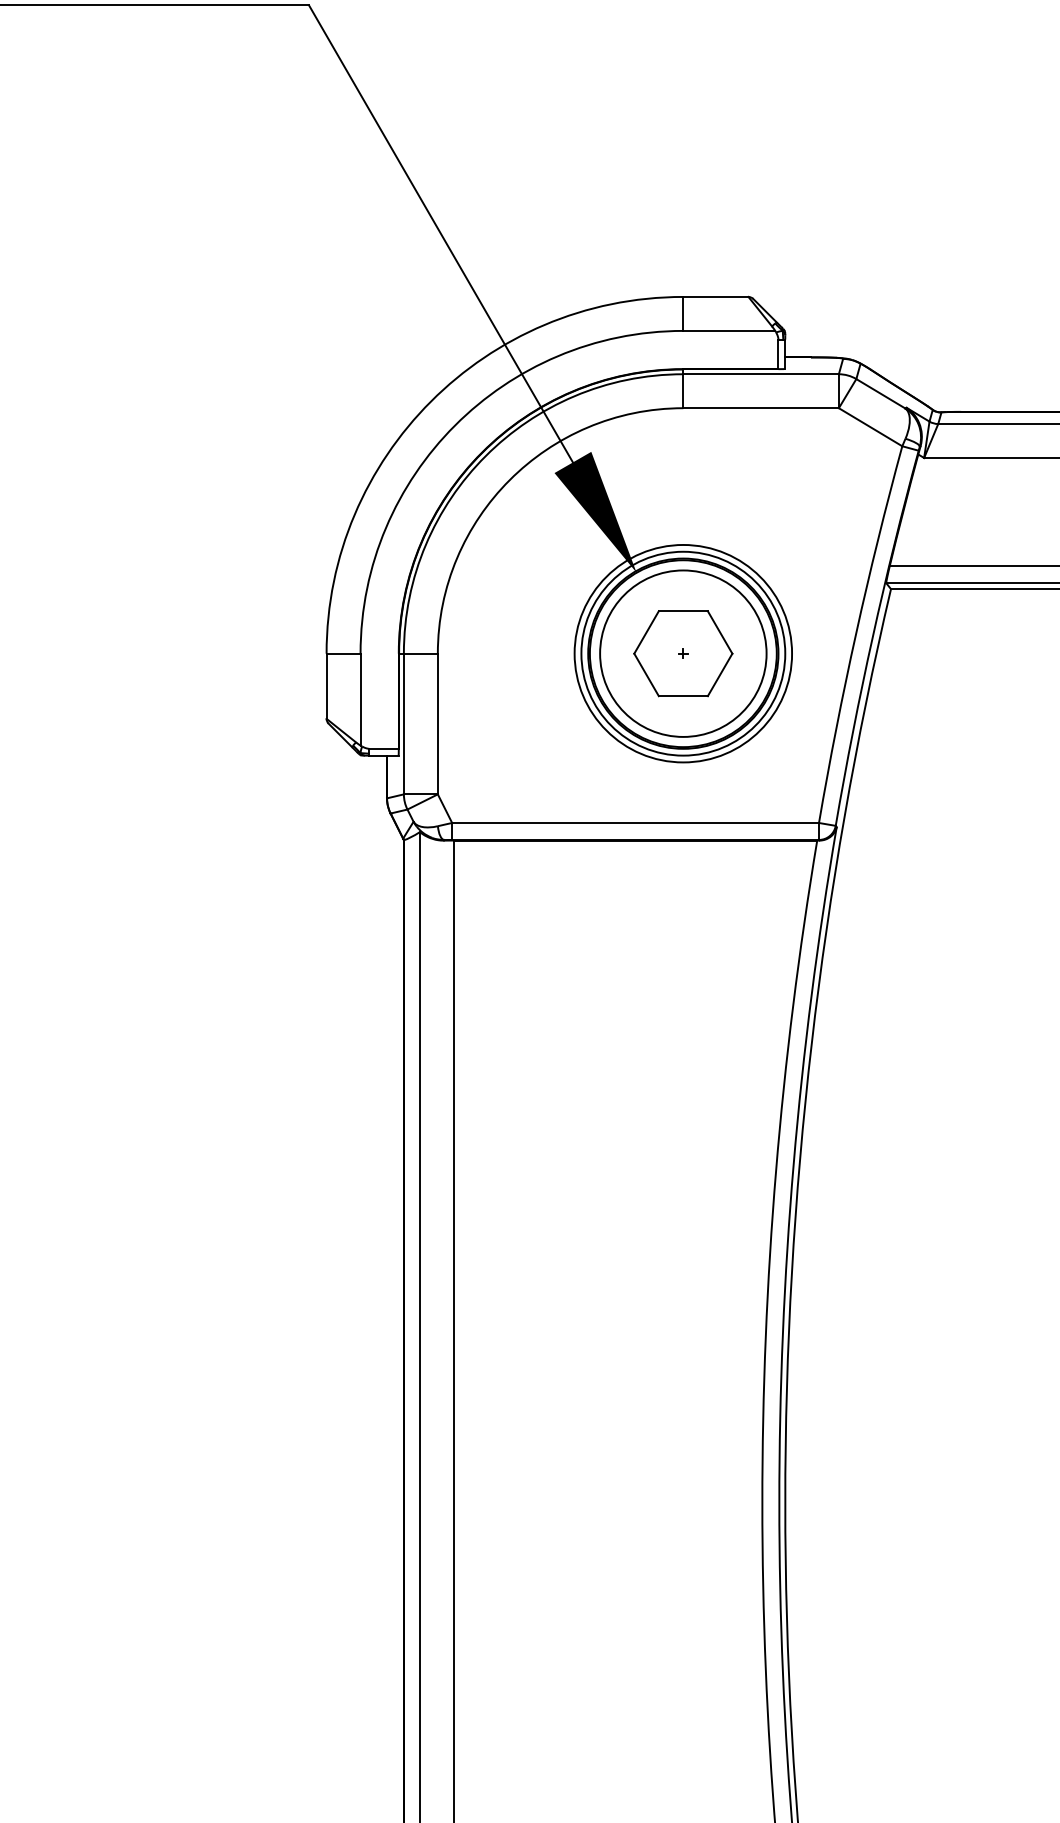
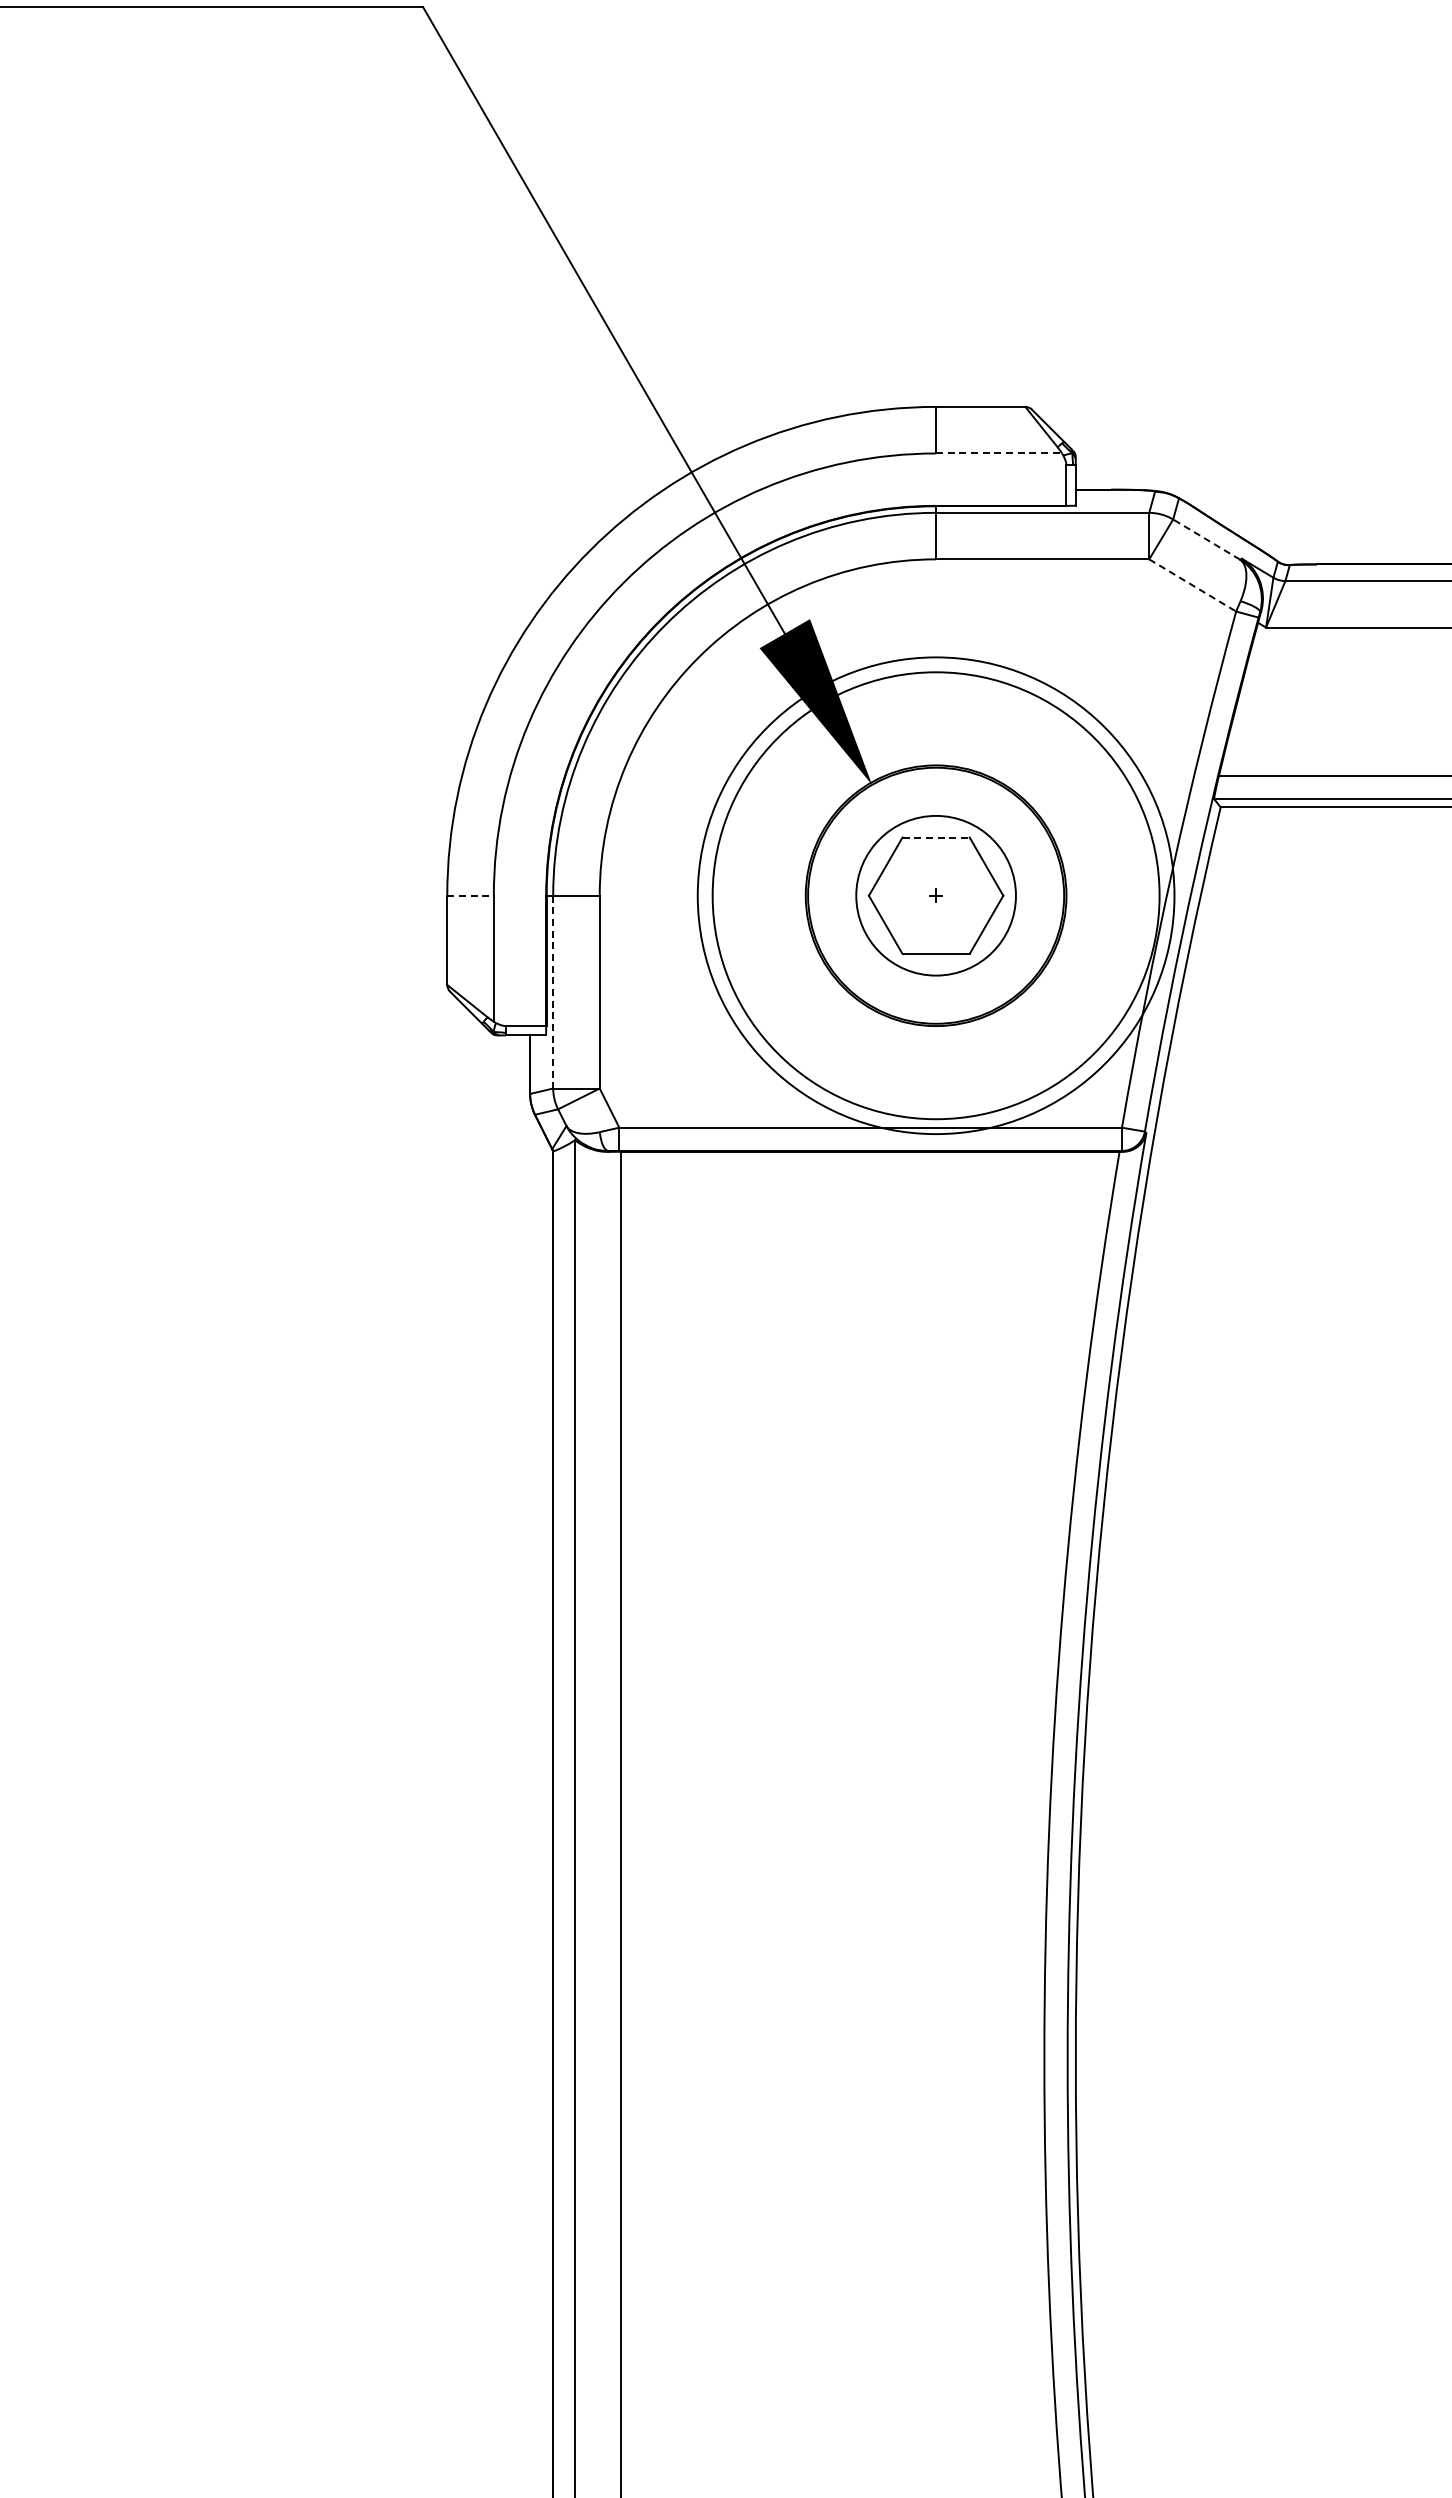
line: (729, 330) -> (999, 453), solid -> dashed
line: (880, 393) -> (1206, 539), solid -> dashed
line: (870, 427) -> (1192, 585), solid -> dashed
line: (683, 611) -> (936, 837), solid -> dashed
line: (344, 653) -> (471, 895), solid -> dashed
circle: (682, 653) -> (935, 895), size x1.6
circle: (683, 653) -> (936, 895), size x0.7
circle: (683, 653) -> (936, 895), size x1.6
line: (404, 724) -> (553, 992), solid -> dashed

